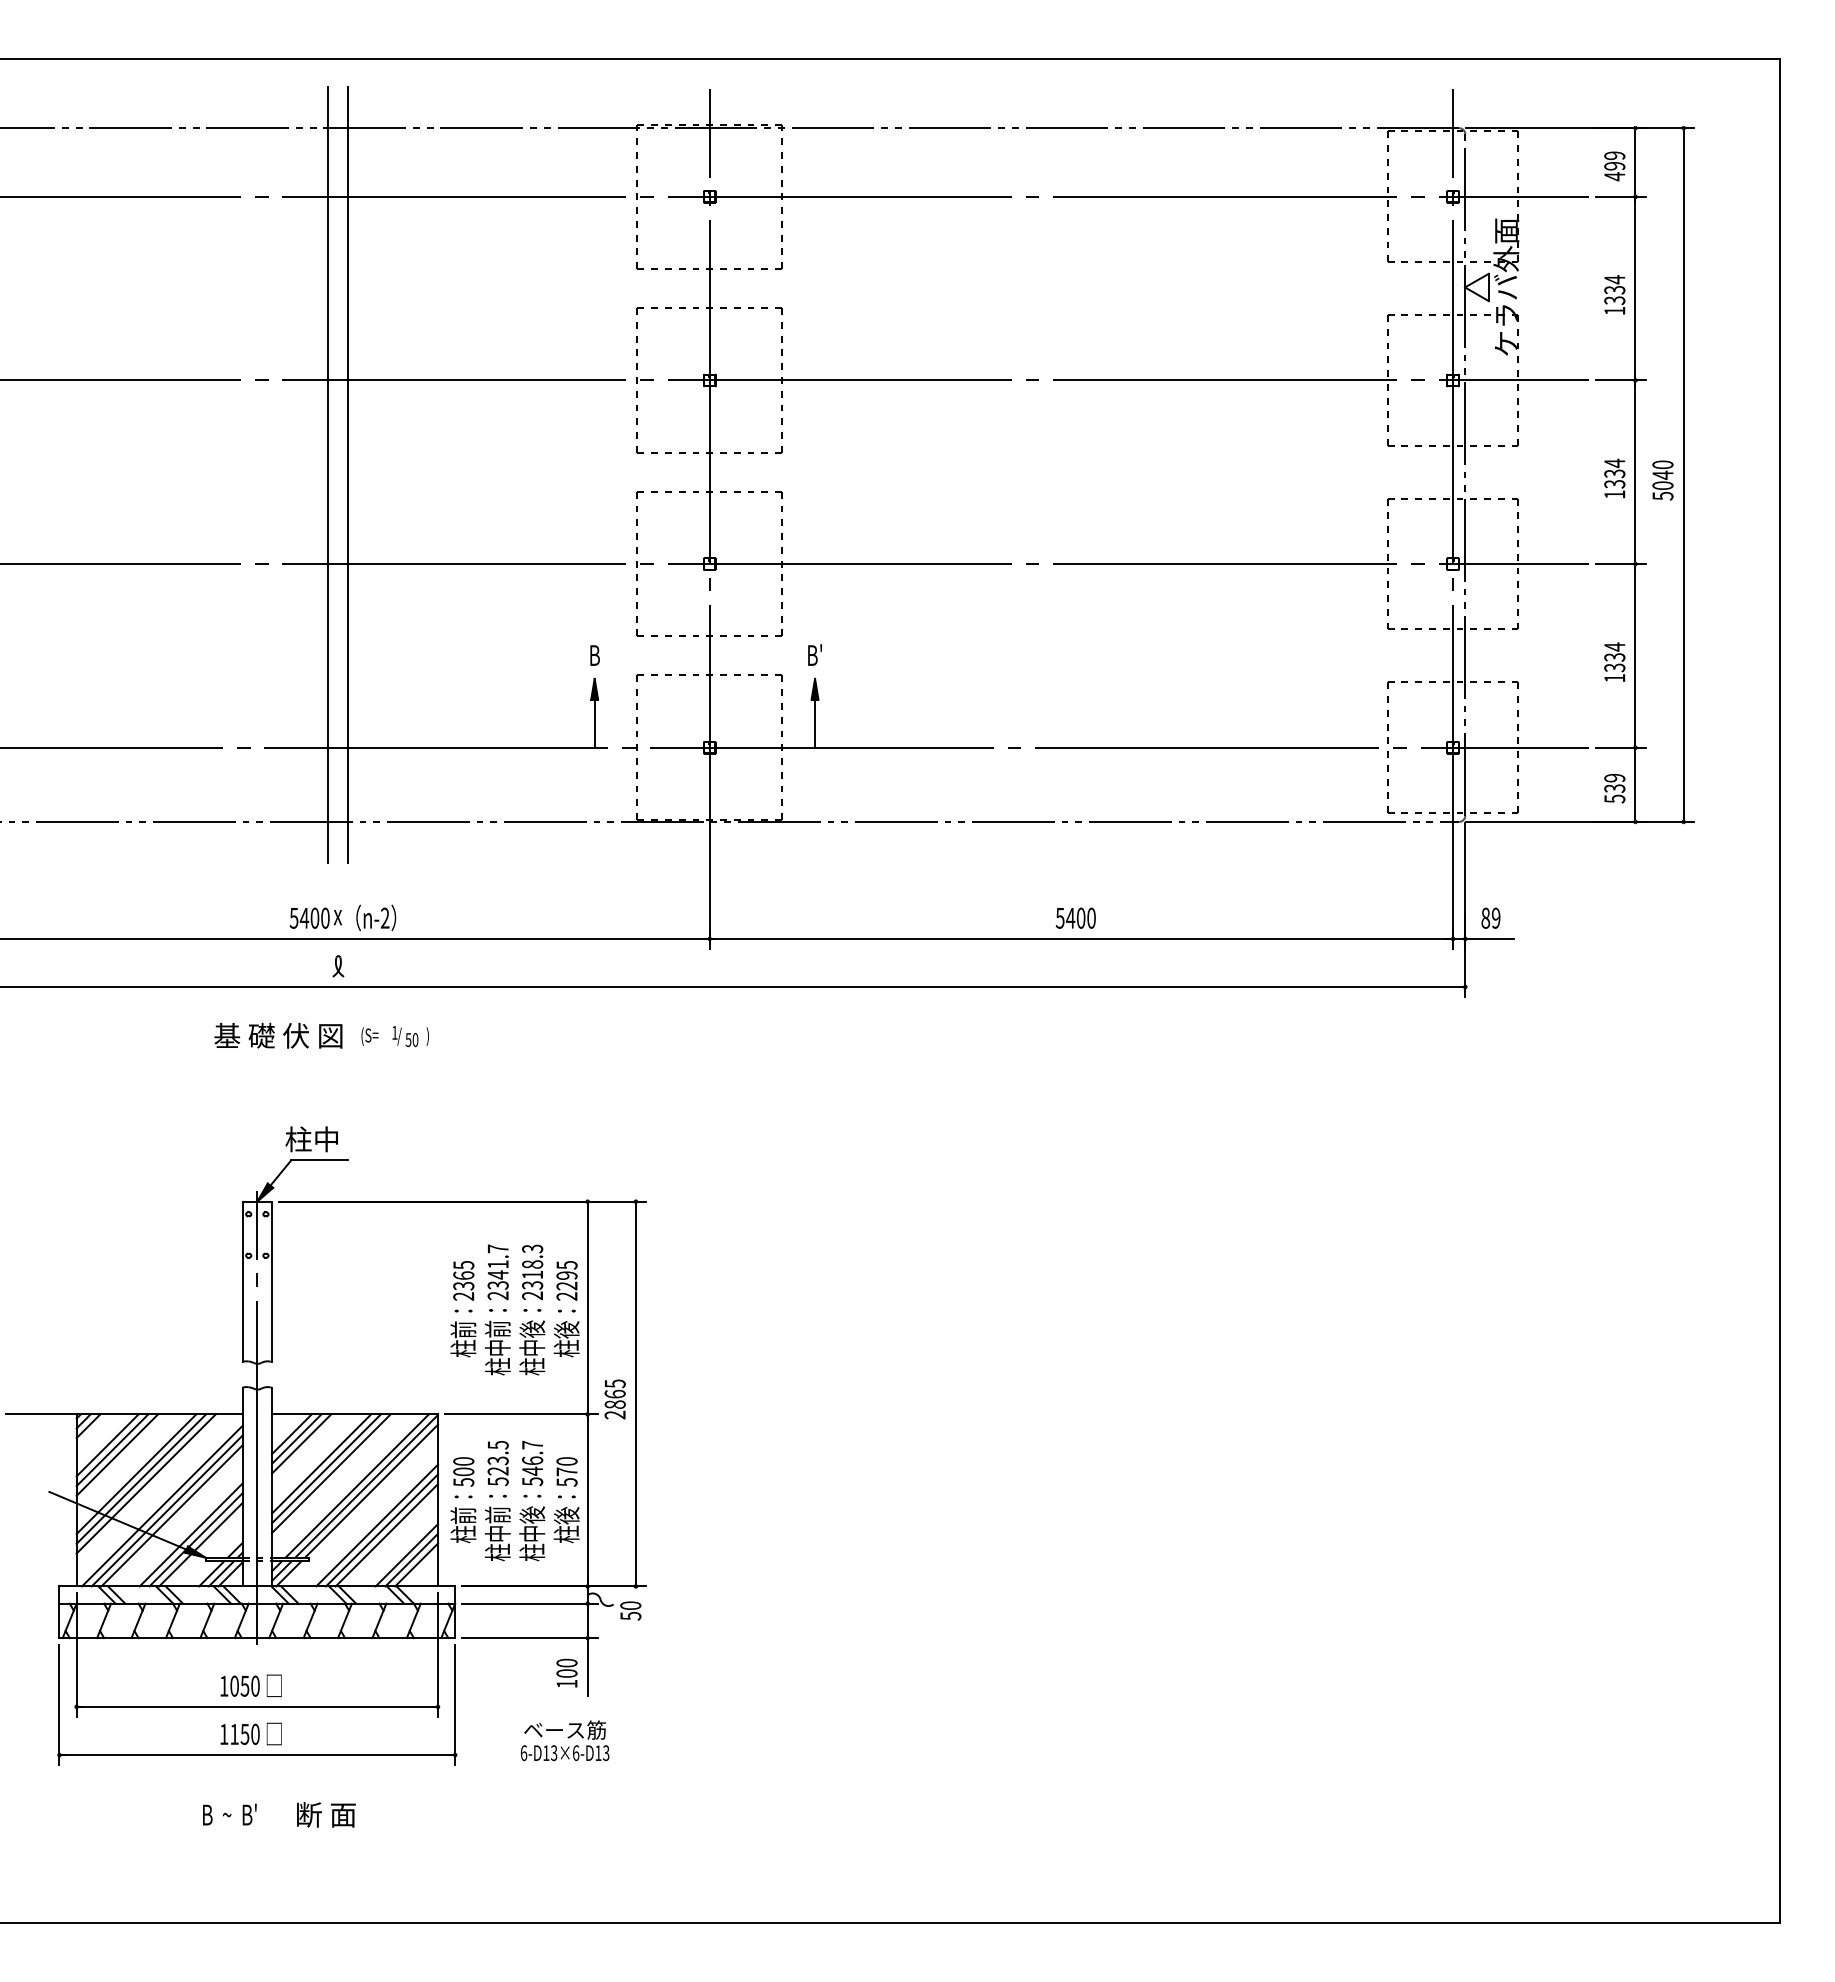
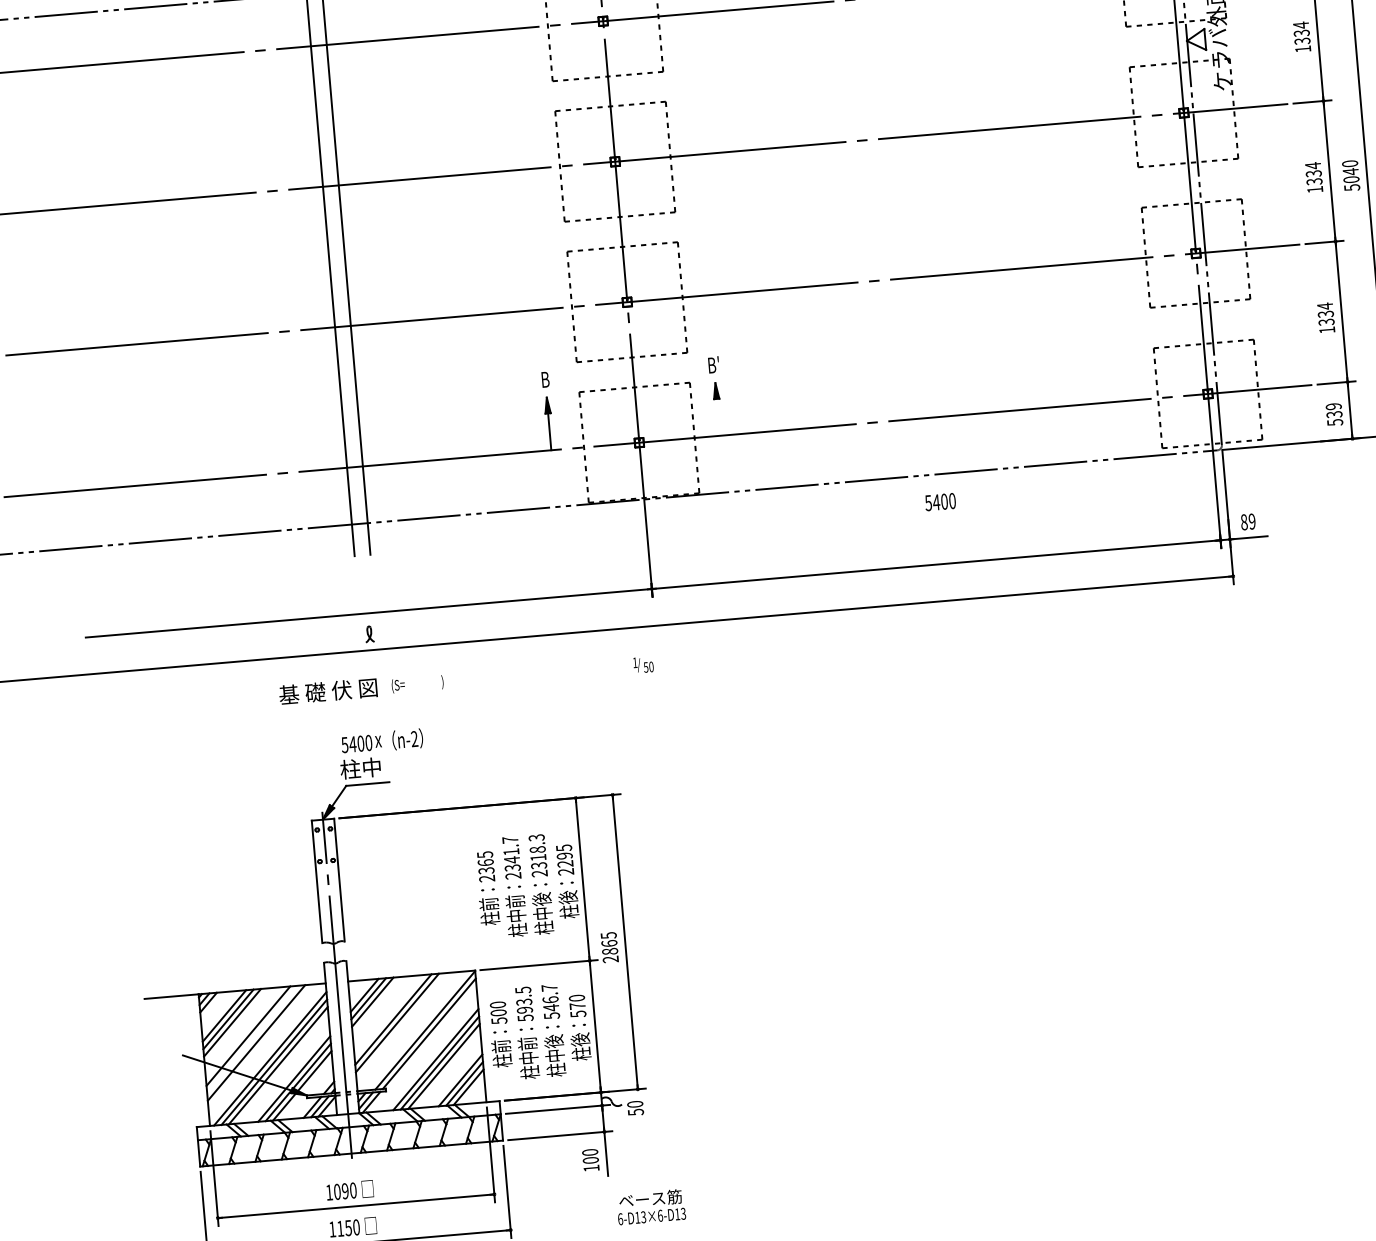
line: (815, 723) -> (718, 417), removed
text: (342, 917) -> (381, 741), moved
text: (1075, 917) -> (940, 501), moved
text: (405, 1036) -> (643, 664), moved
line: (321, 1463) -> (389, 1015), removed
text: (498, 1471) -> (525, 1010), 523.5 -> 593.5
line: (141, 1478) -> (252, 1039), removed
line: (356, 1485) -> (417, 1030), removed
text: (244, 1685) -> (344, 1190), 1050 -> 1090
text: (565, 1740) -> (651, 1206), moved

